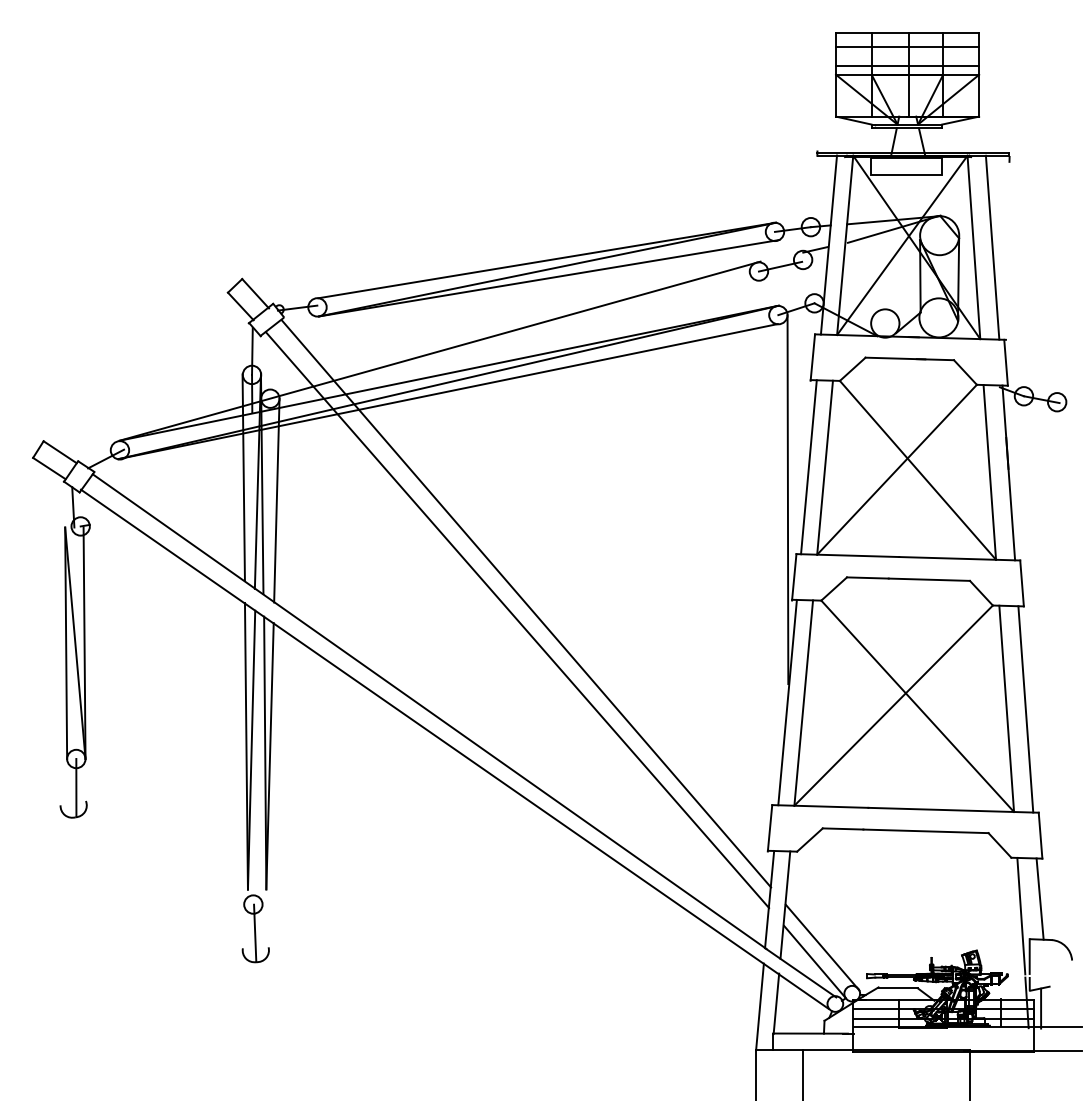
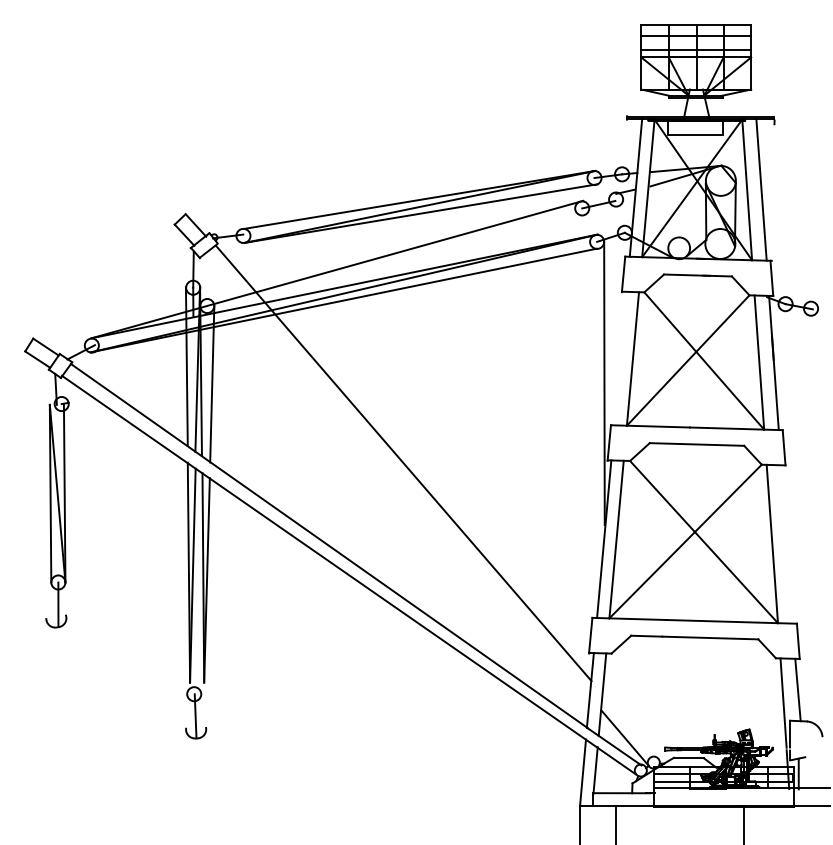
line: (808, 467) -> (620, 358), removed
line: (516, 619) -> (396, 475), removed
line: (1025, 709) -> (786, 544), removed
line: (821, 947) -> (630, 727), removed

